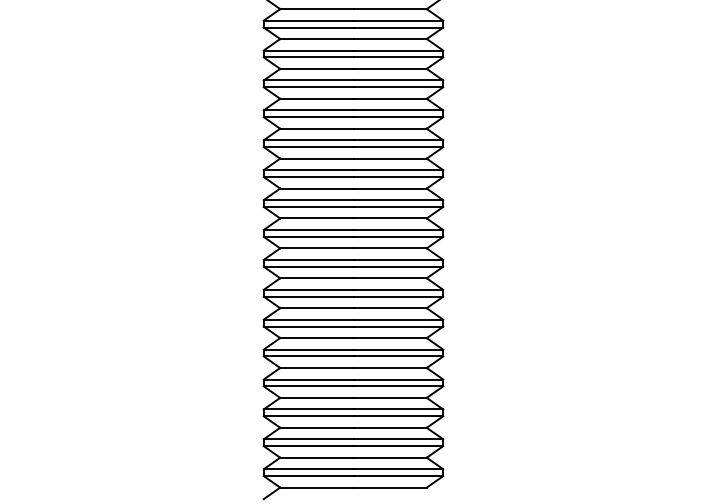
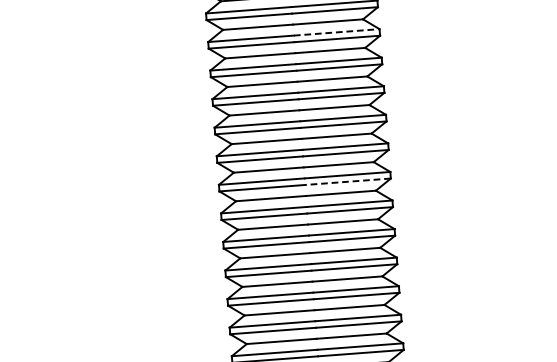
line: (398, 20) -> (336, 32), solid -> dashed
line: (398, 177) -> (348, 182), solid -> dashed

